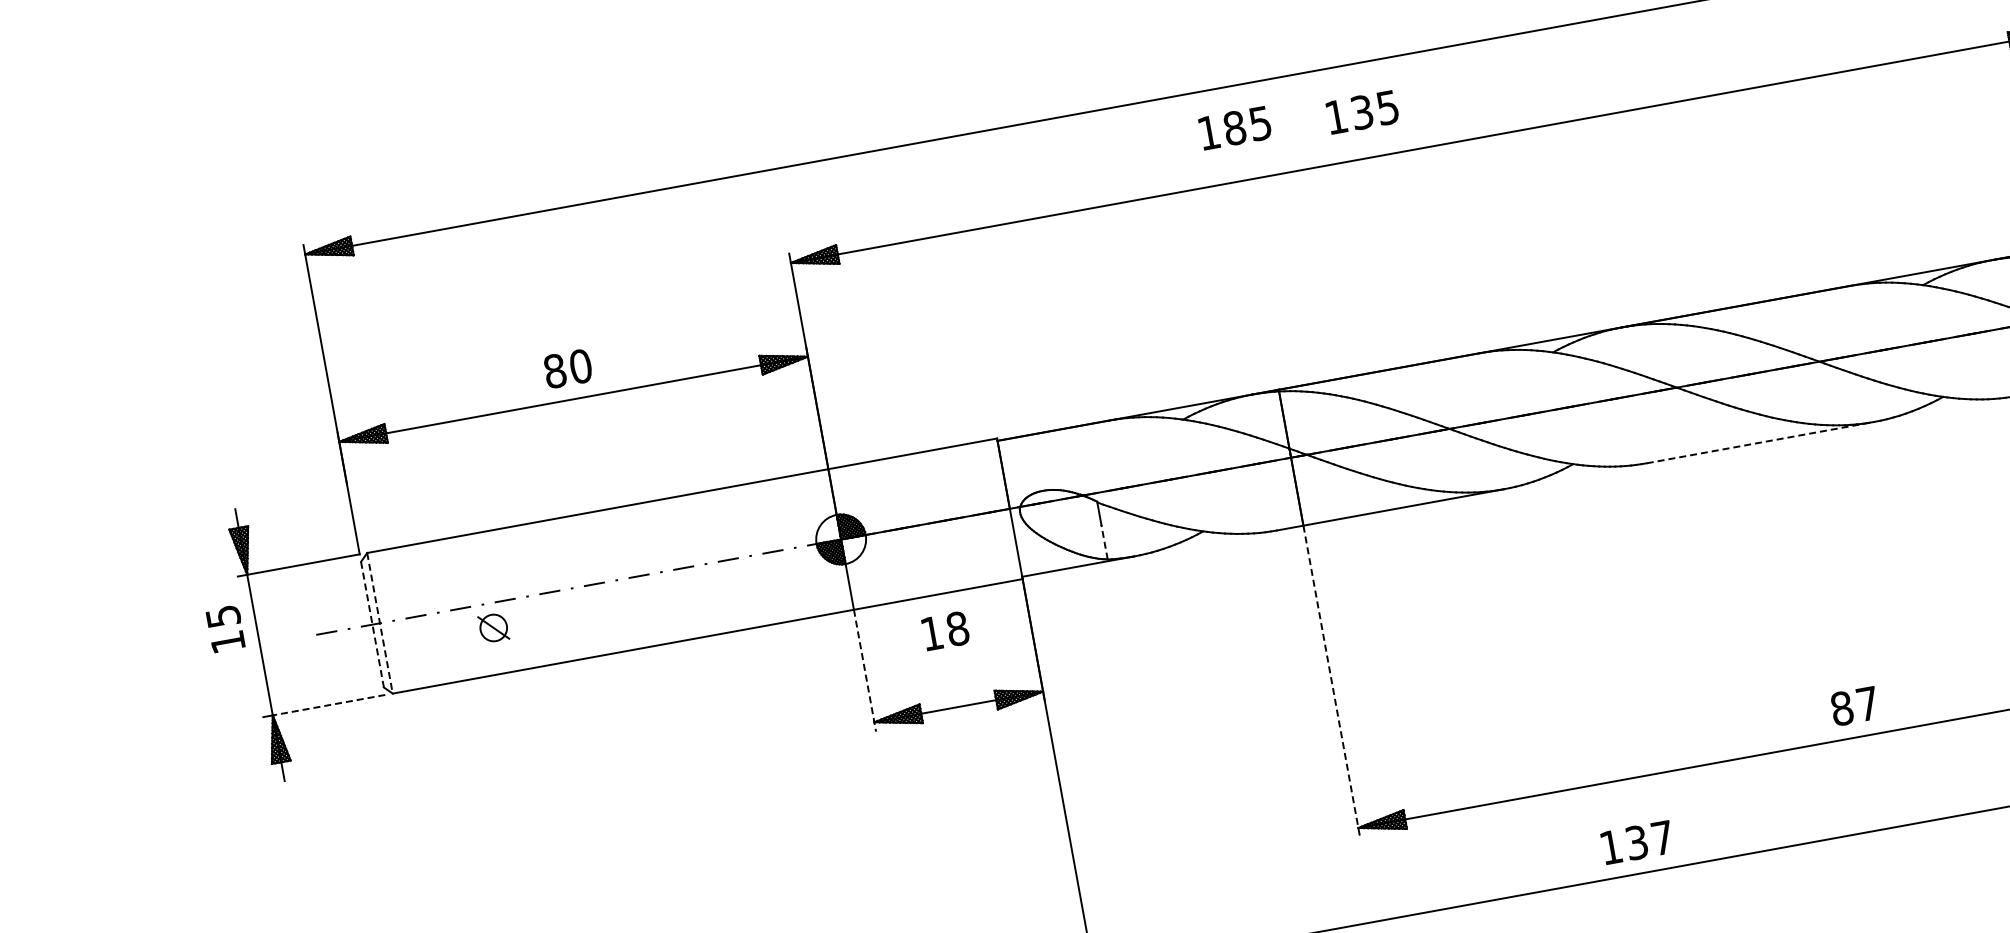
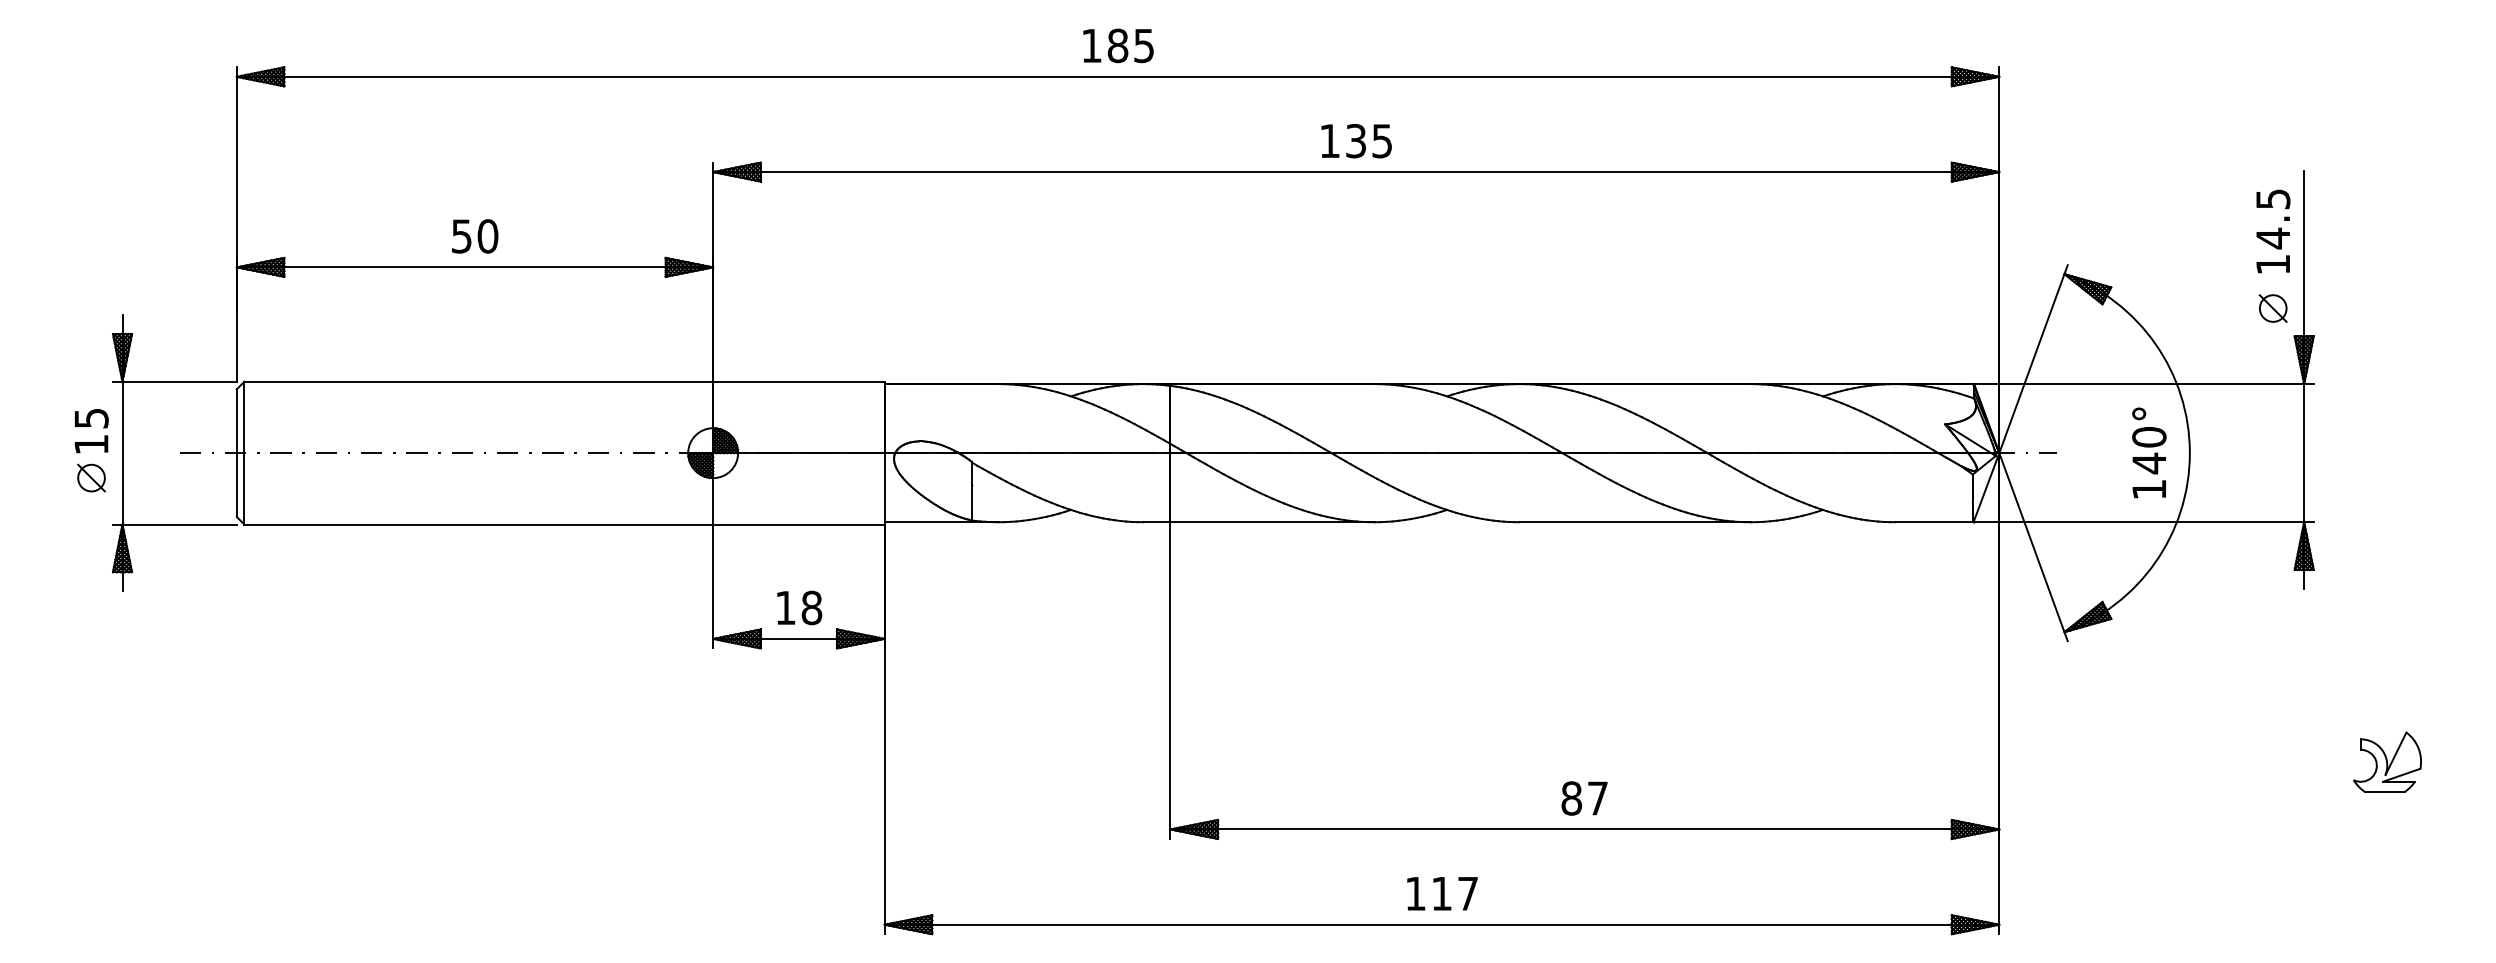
text: (1362, 112) -> (1356, 141), moved
text: (1235, 127) -> (1118, 45), moved
text: (554, 371) -> (461, 236), 80 -> 50
line: (1761, 442) -> (1635, 522), dashed -> solid
line: (1104, 541) -> (971, 502), dashed -> solid
line: (380, 623) -> (244, 453), dashed -> solid
line: (372, 625) -> (236, 453), dashed -> solid
part: (493, 627) -> (91, 477), moved
text: (945, 630) -> (799, 607), moved
line: (865, 670) -> (713, 586), dashed -> solid
line: (1331, 682) -> (1170, 681), dashed -> solid
line: (328, 705) -> (179, 524), dashed -> solid
text: (1854, 706) -> (1584, 798), moved
text: (1636, 842) -> (1441, 893), 137 -> 117

